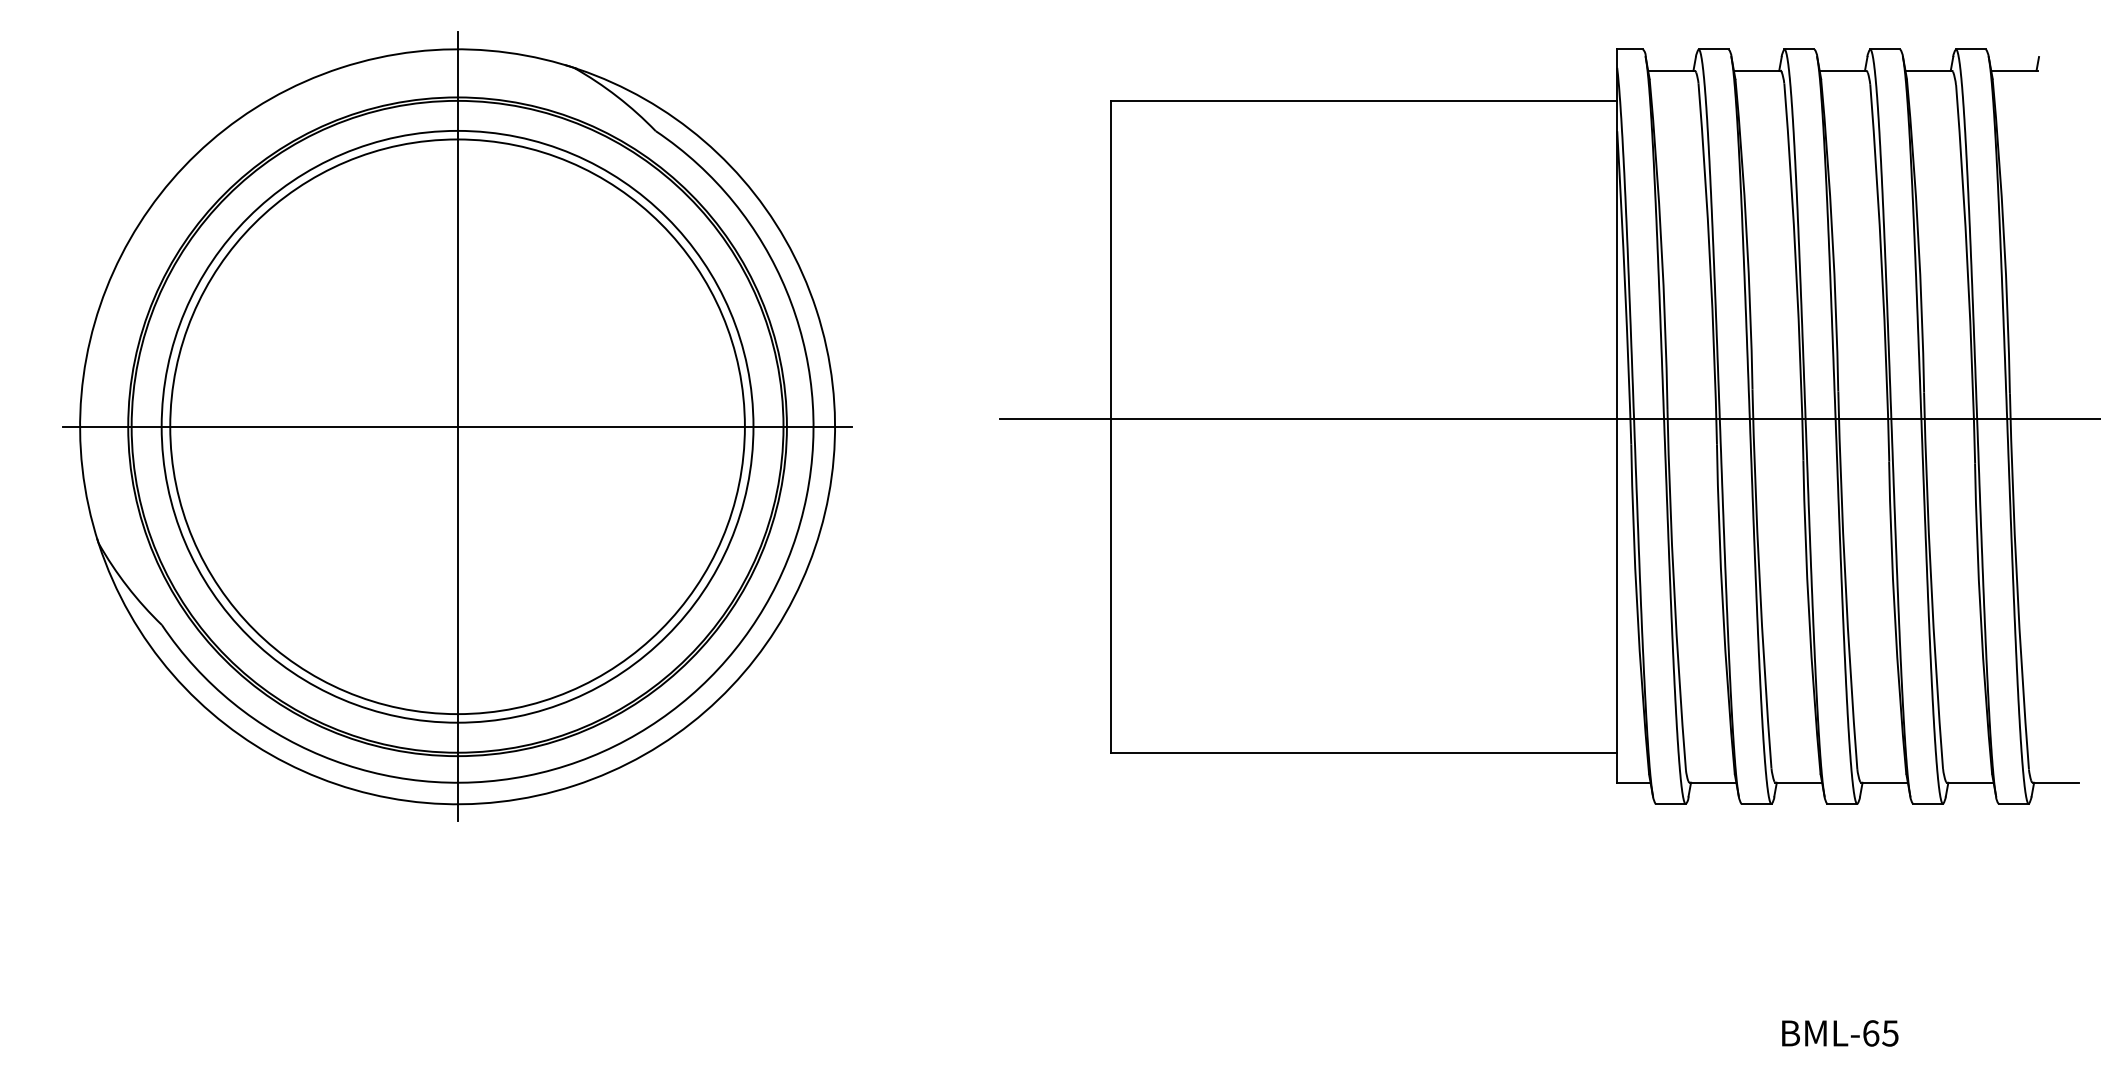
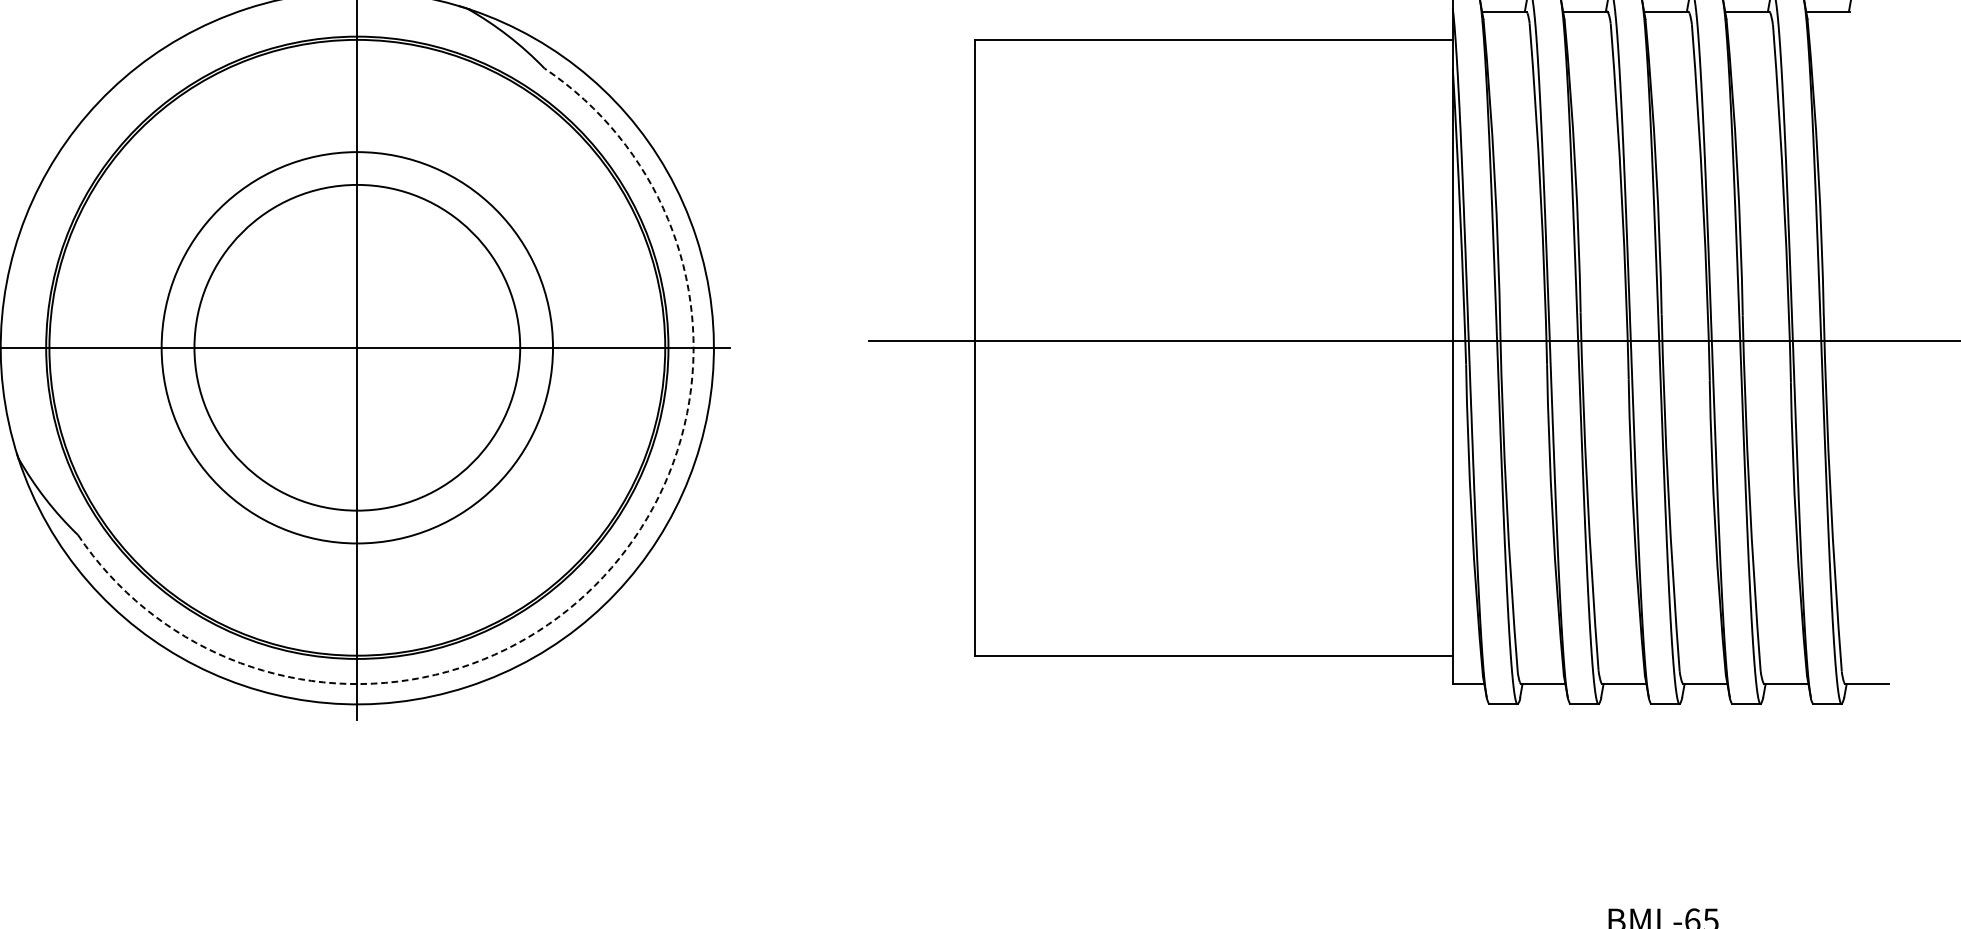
circle: (457, 426) -> (357, 347), size x0.6
circle: (457, 426) -> (357, 347), size x0.7
arc: (709, 678) -> (595, 585), solid -> dashed

